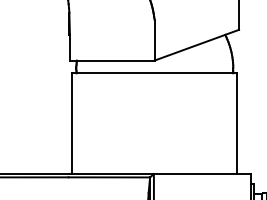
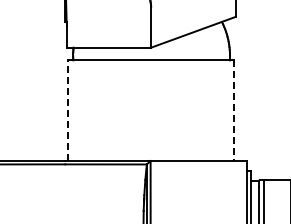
line: (71, 123) -> (68, 110), solid -> dashed
line: (236, 124) -> (233, 111), solid -> dashed

